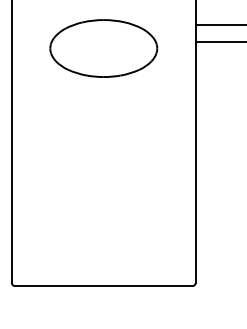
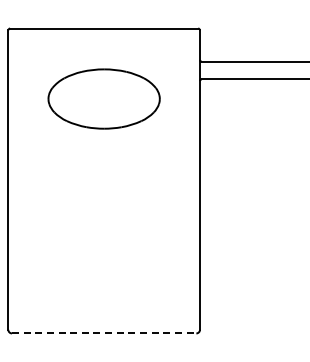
part: (103, 48) -> (103, 98), moved
line: (104, 286) -> (104, 333), solid -> dashed

